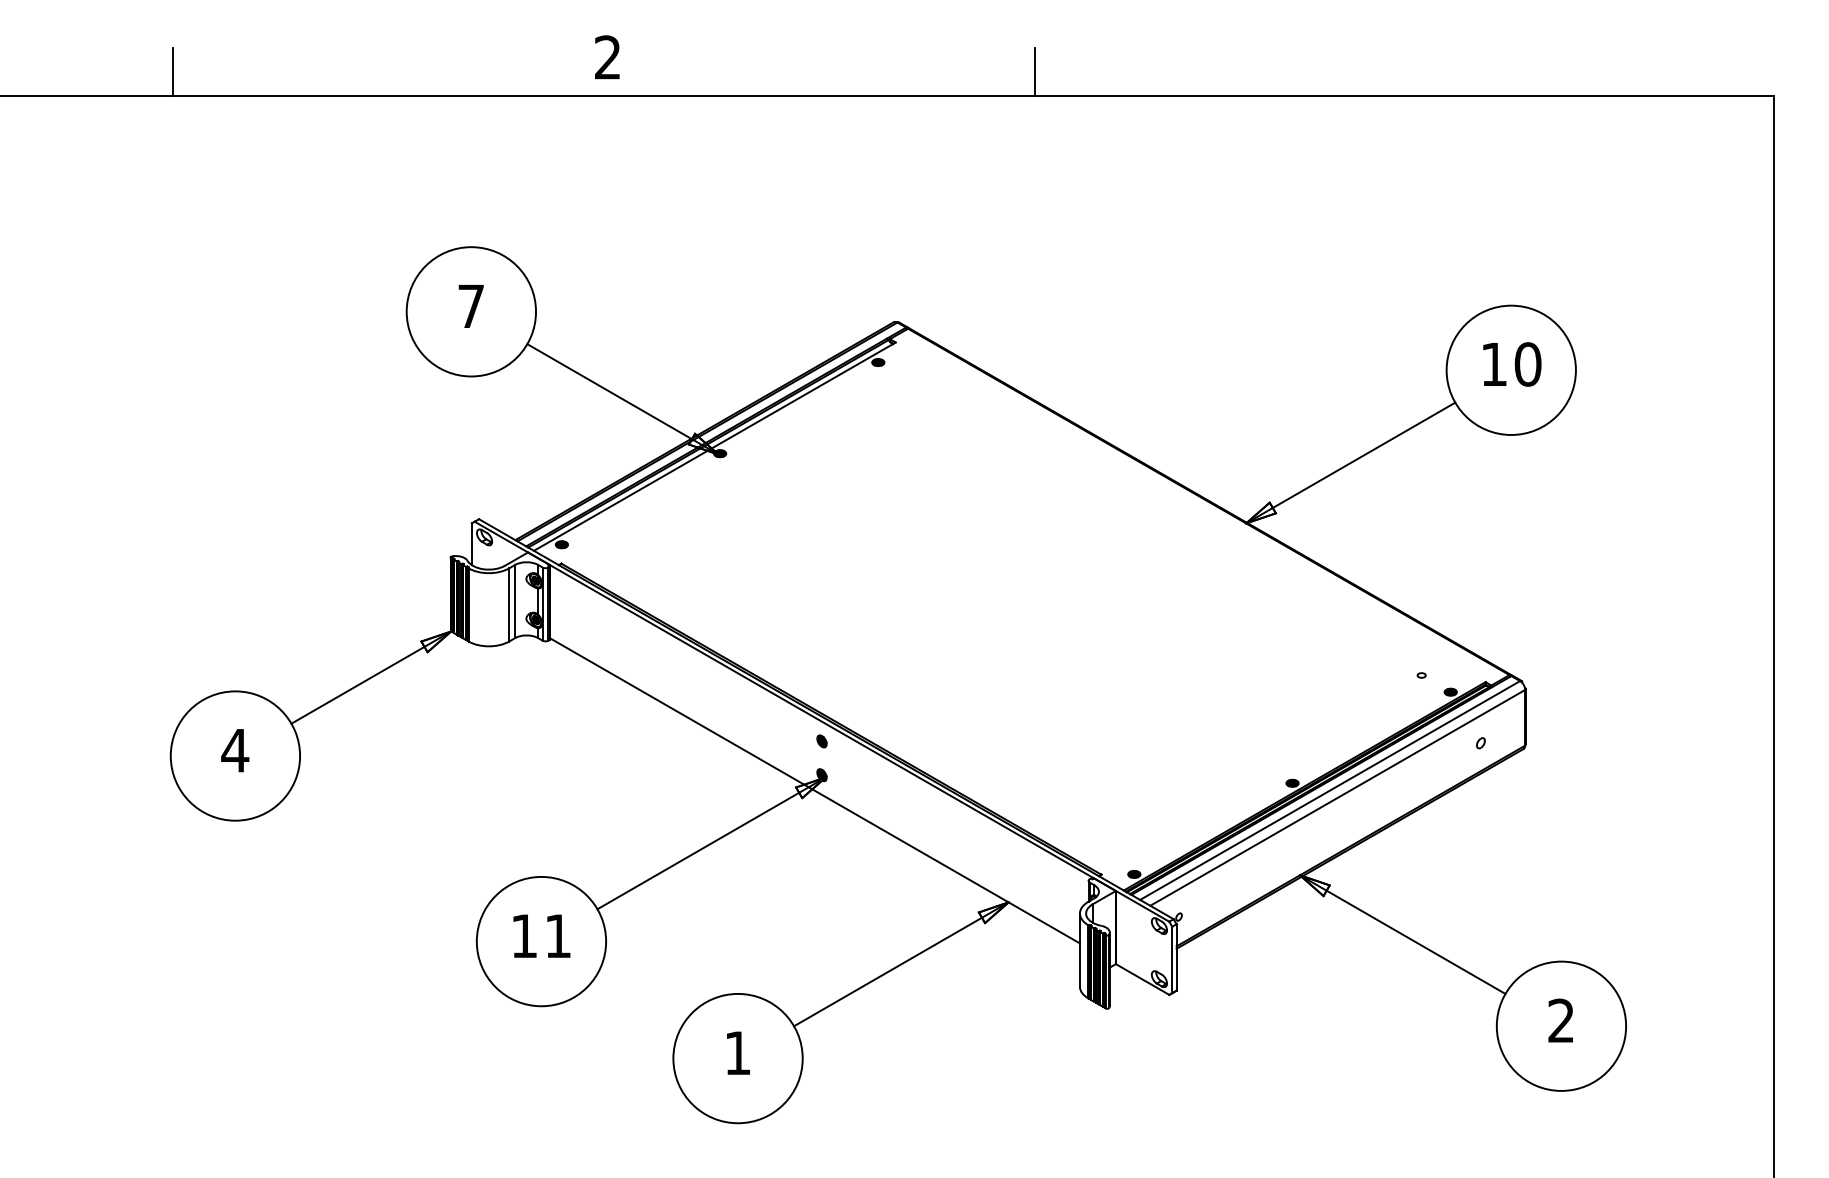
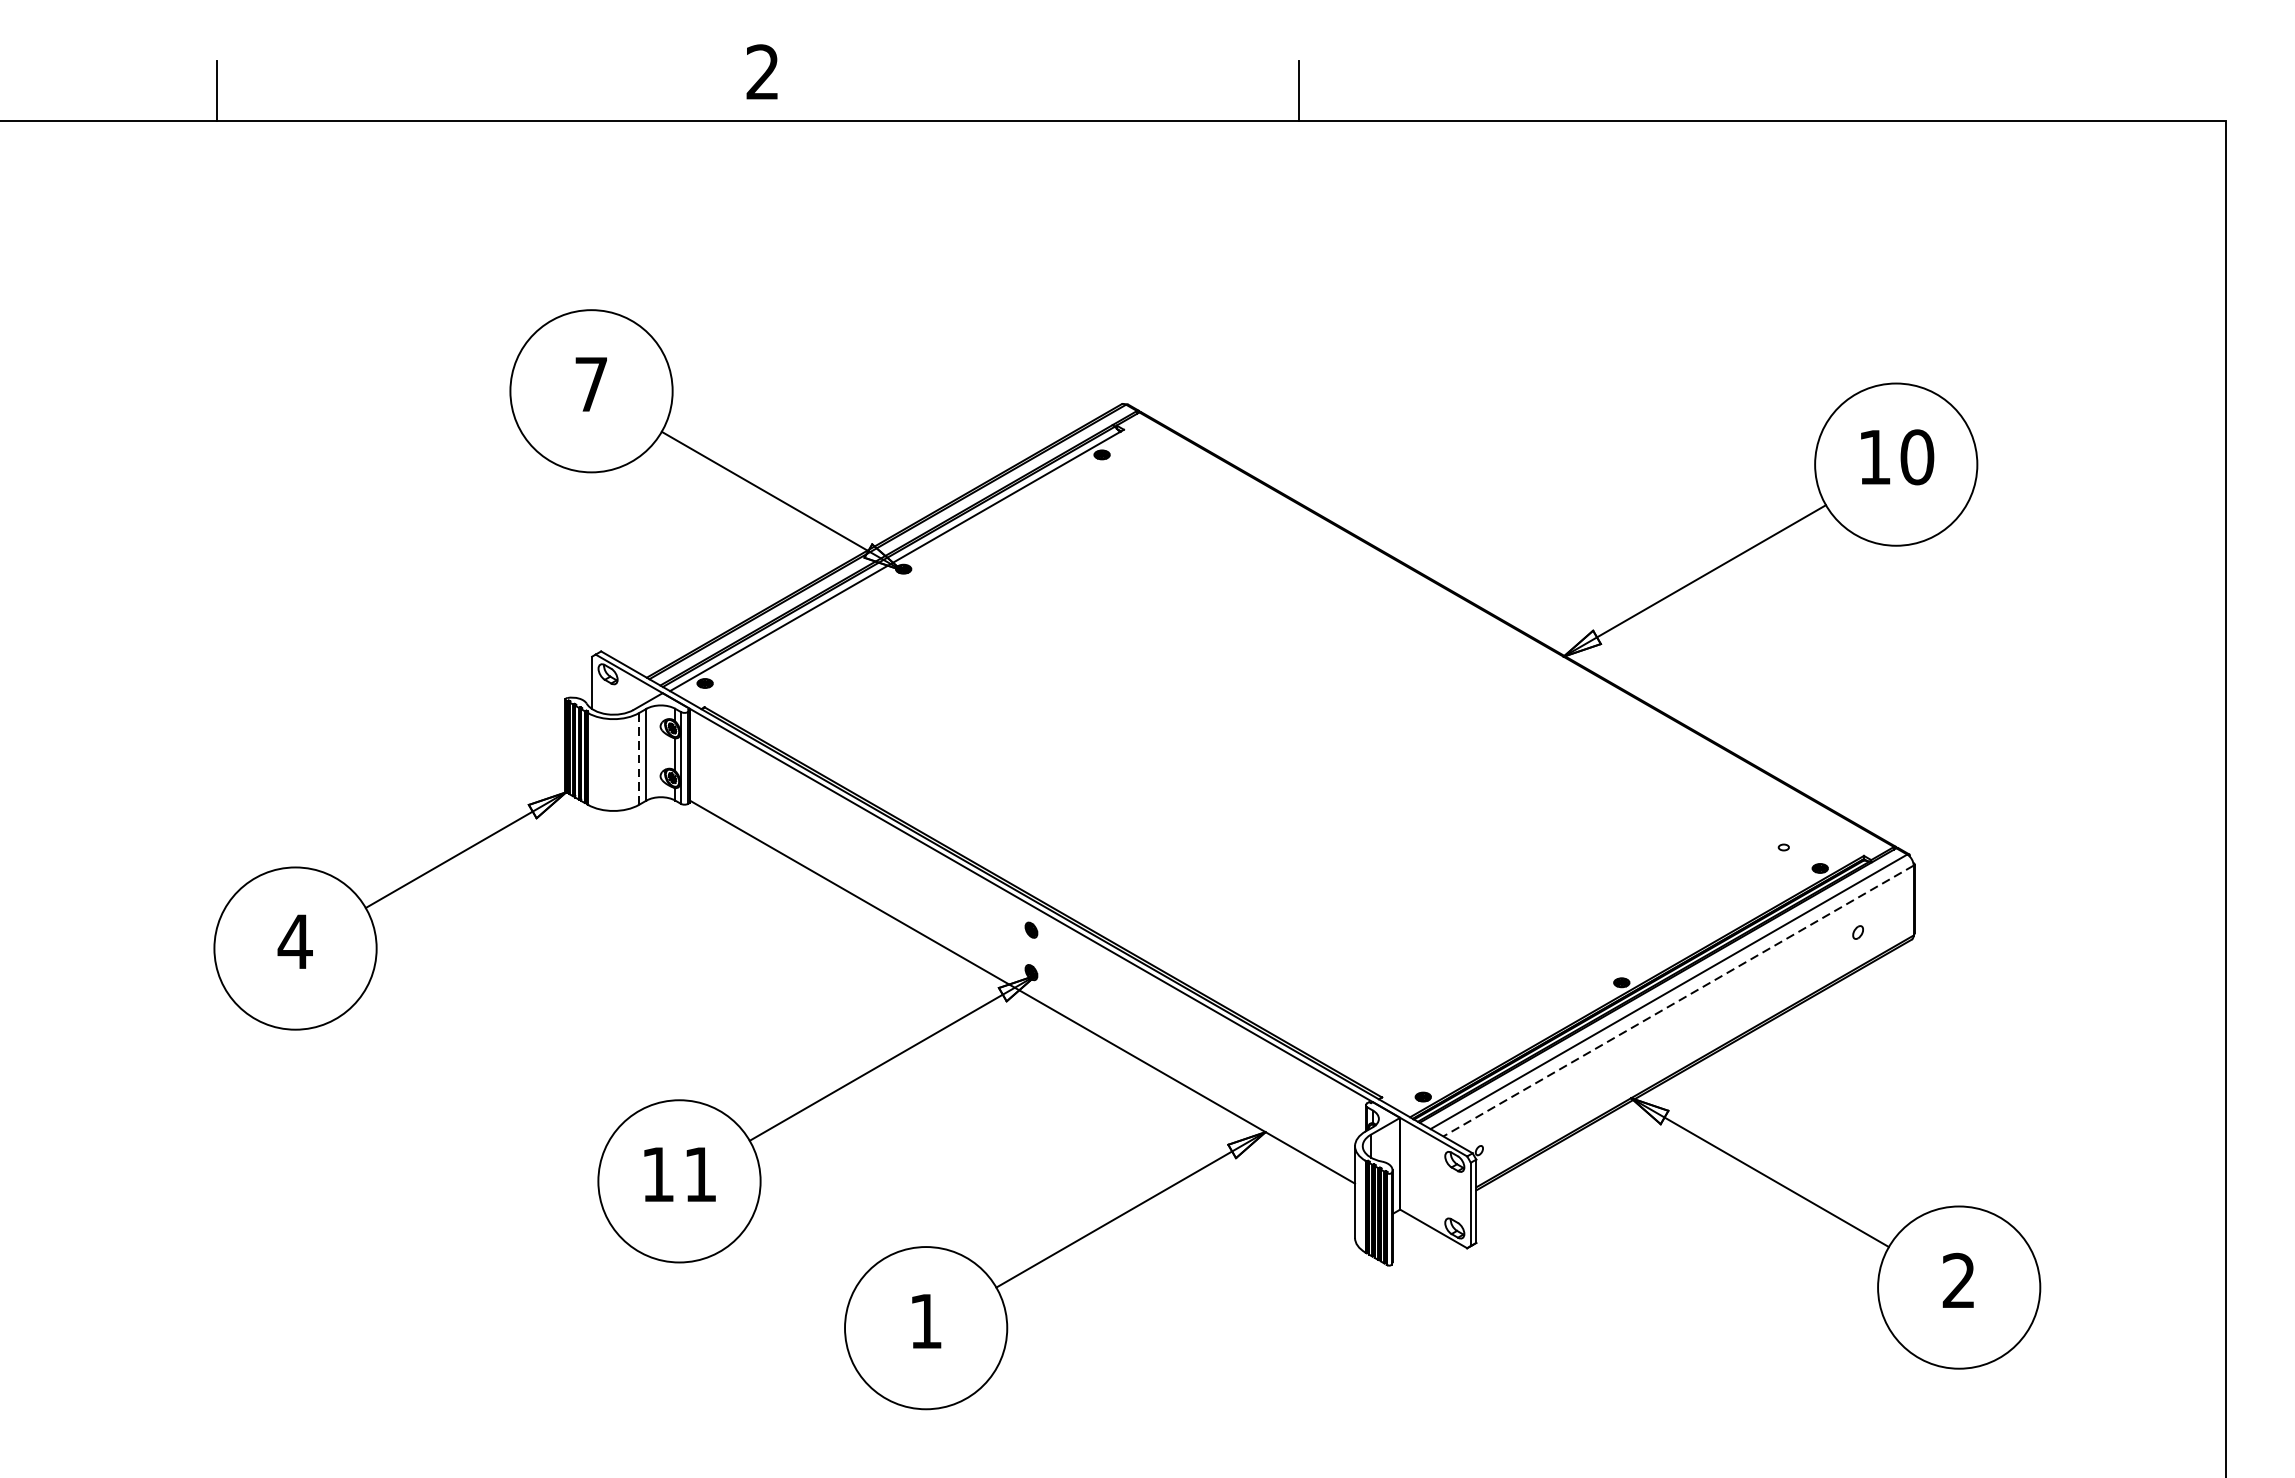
line: (509, 604) -> (639, 758), solid -> dashed
line: (1337, 798) -> (1678, 1001), solid -> dashed

